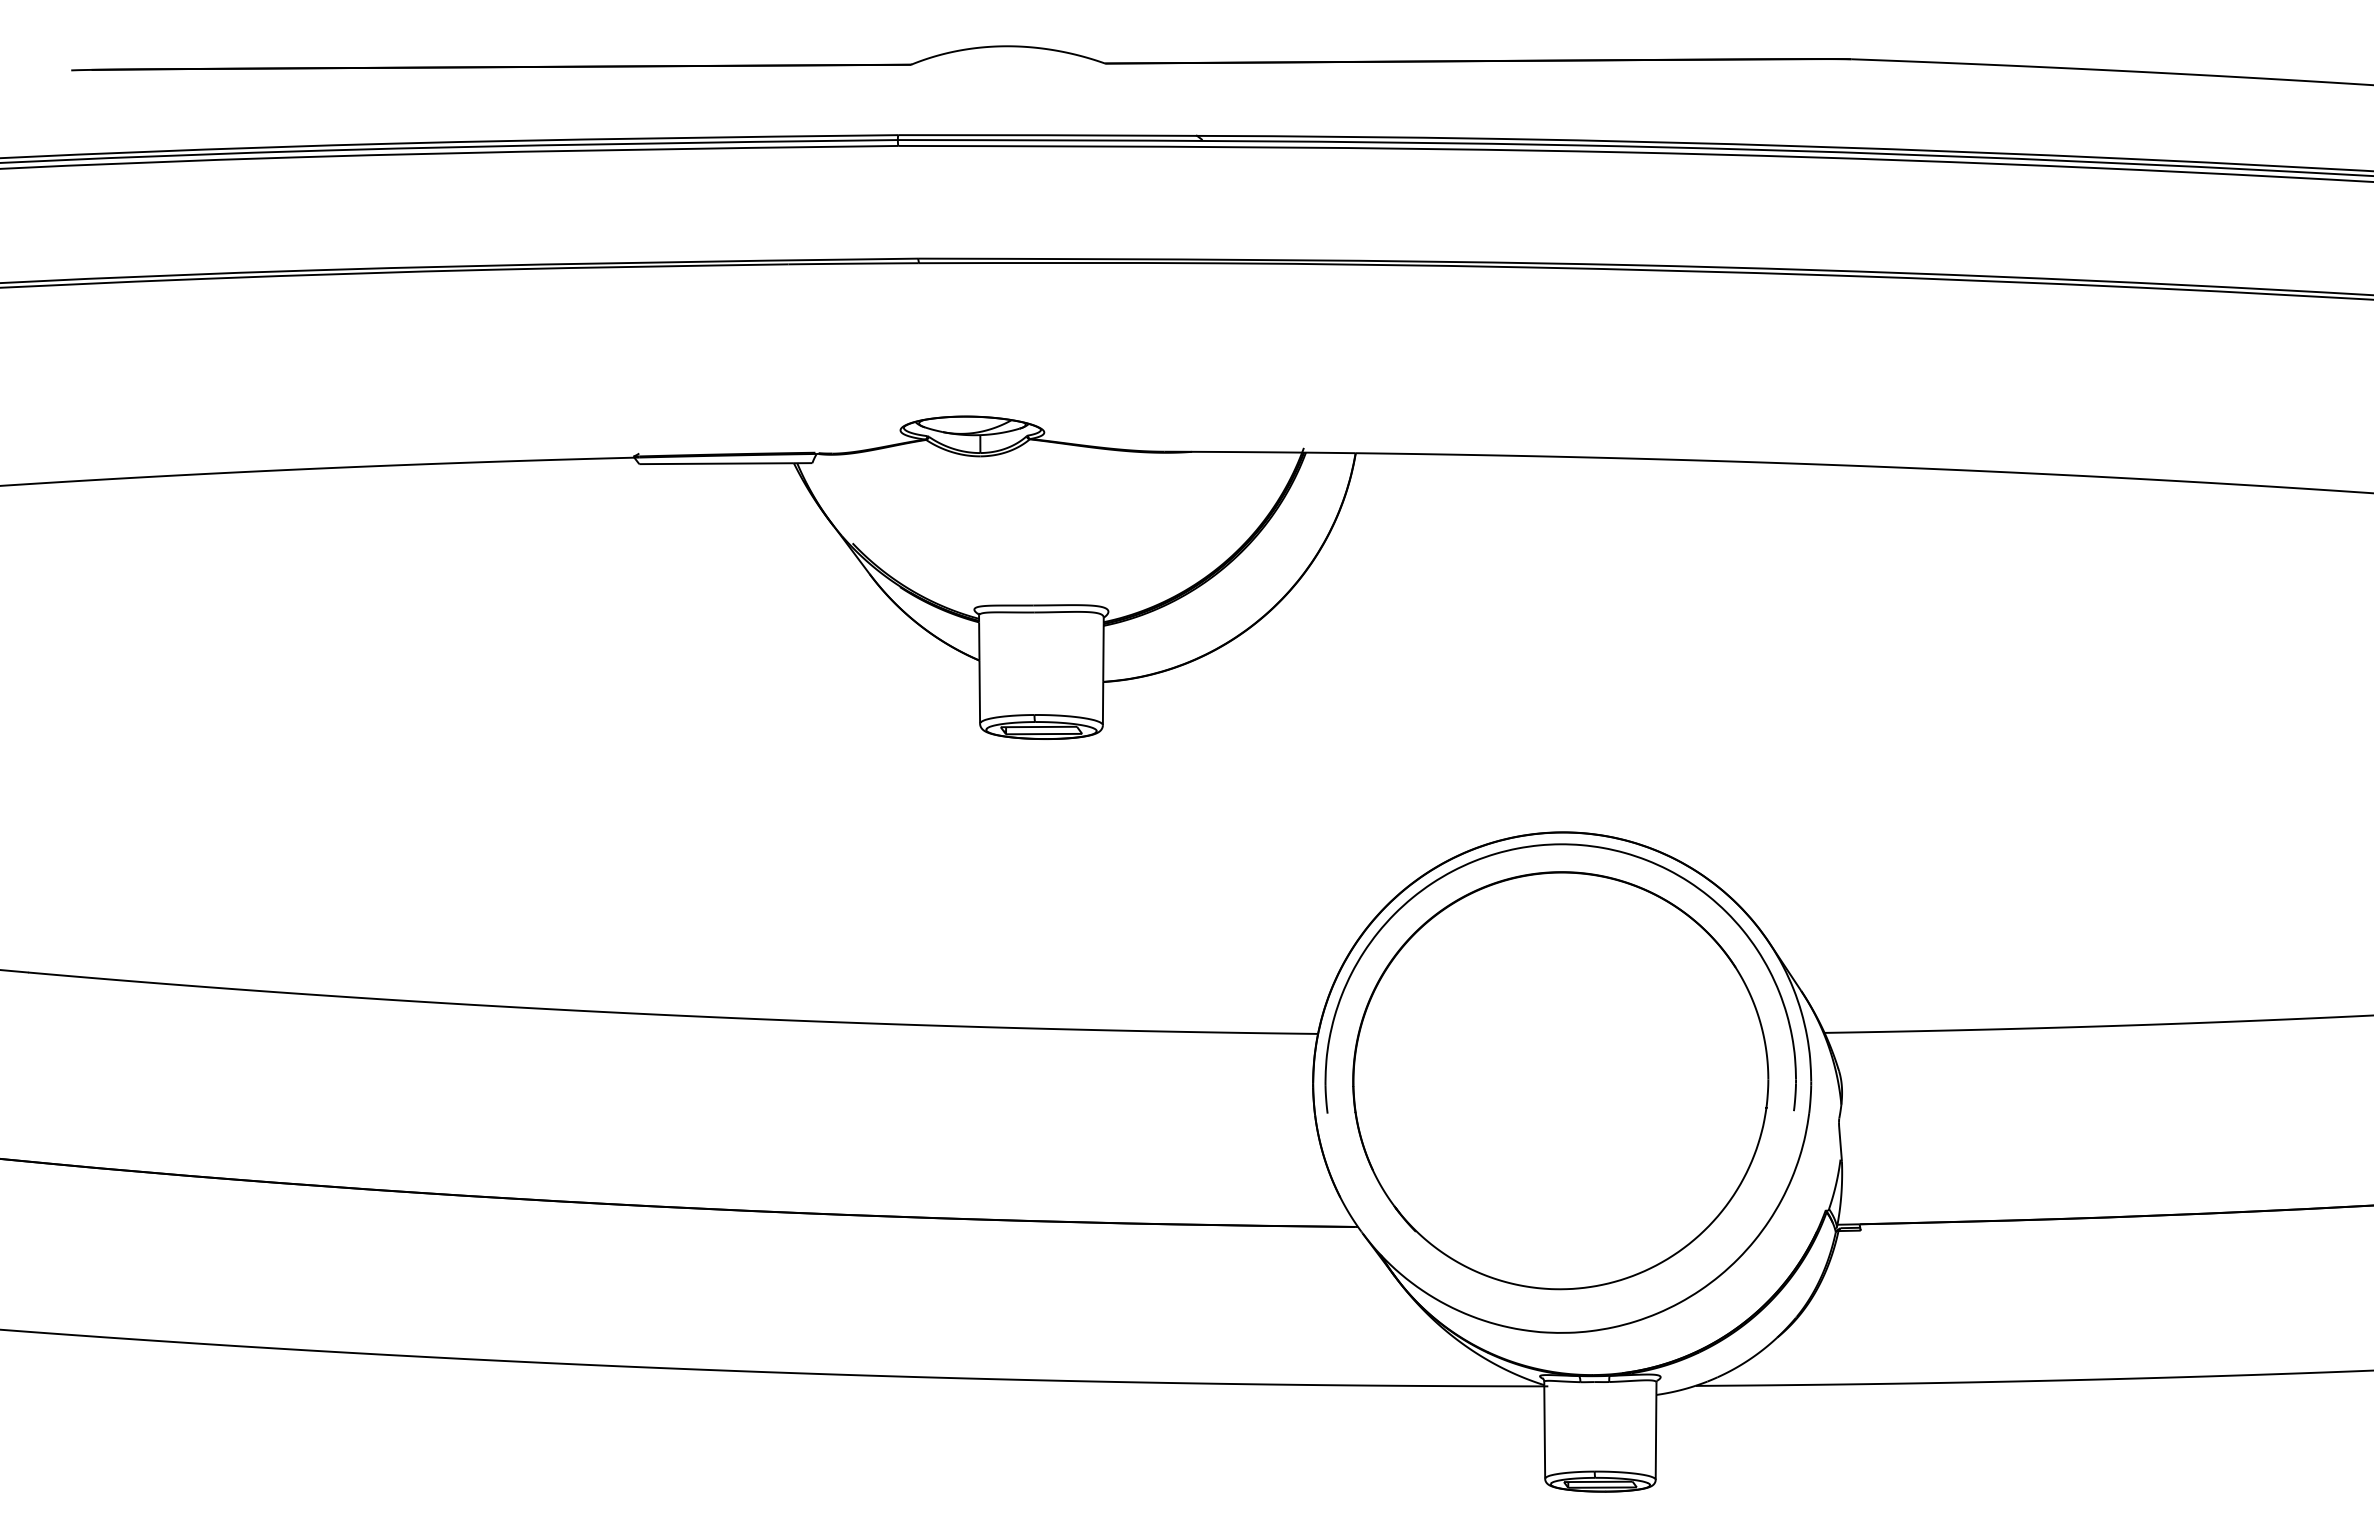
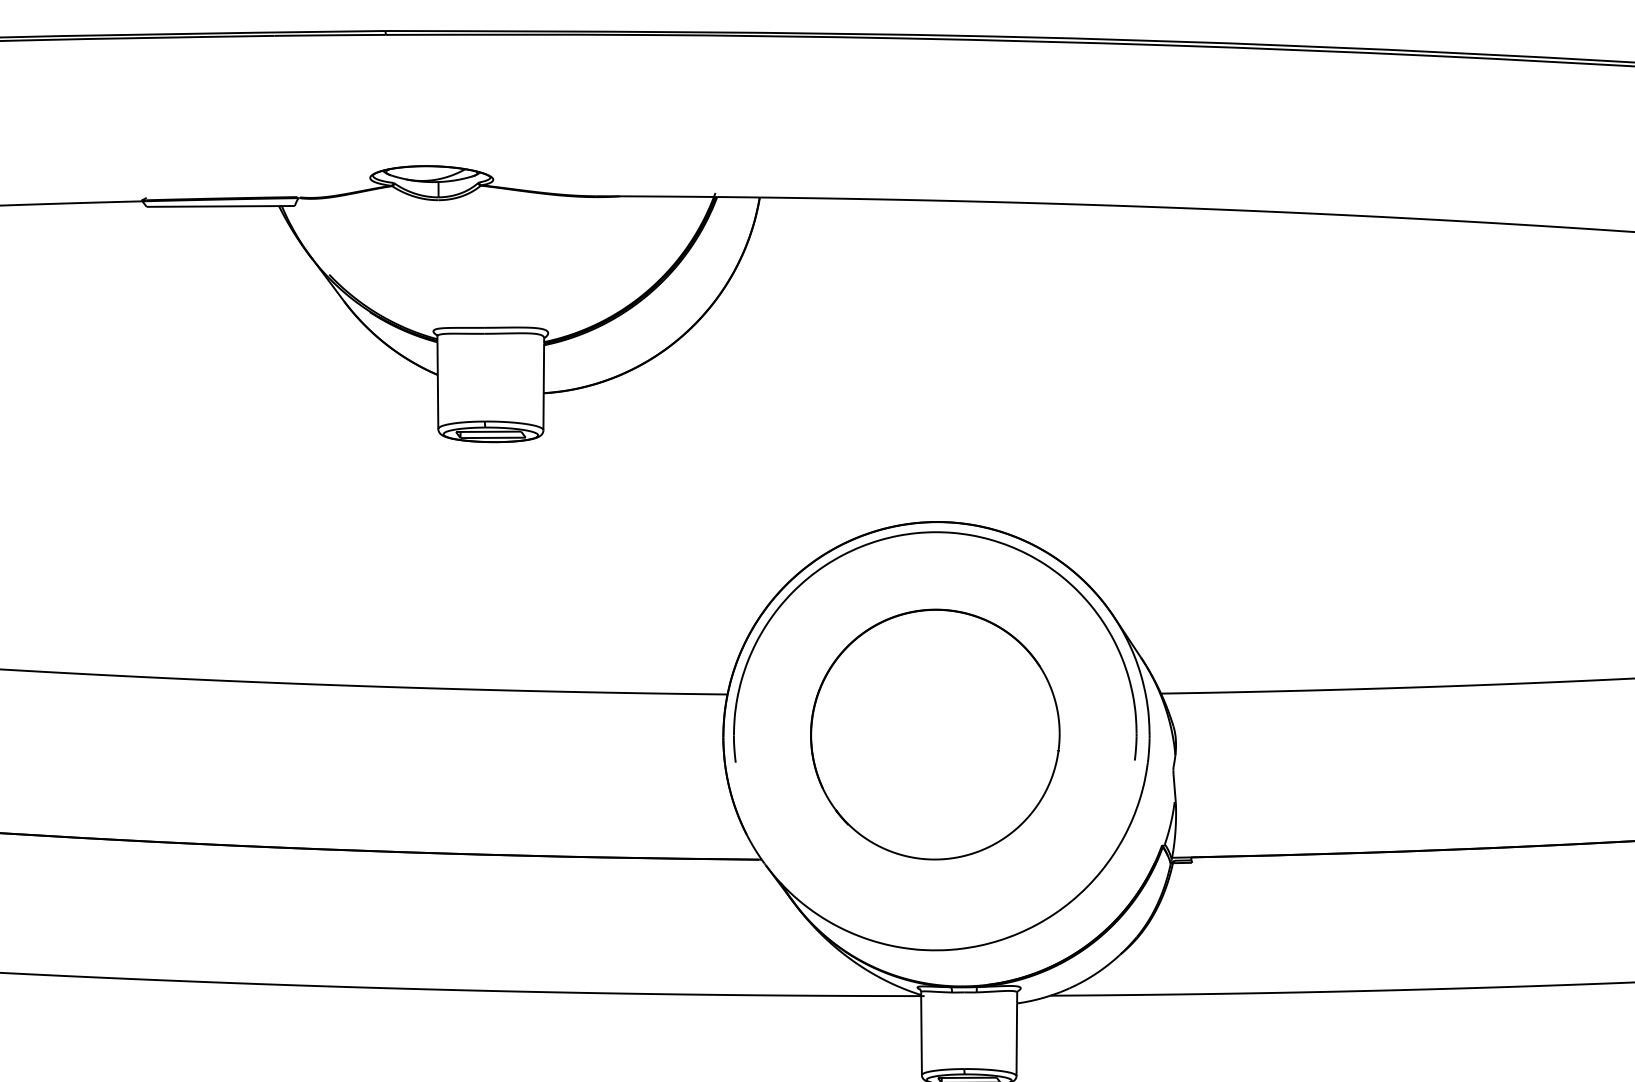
part: (1560, 1080) -> (935, 734), size x0.7

